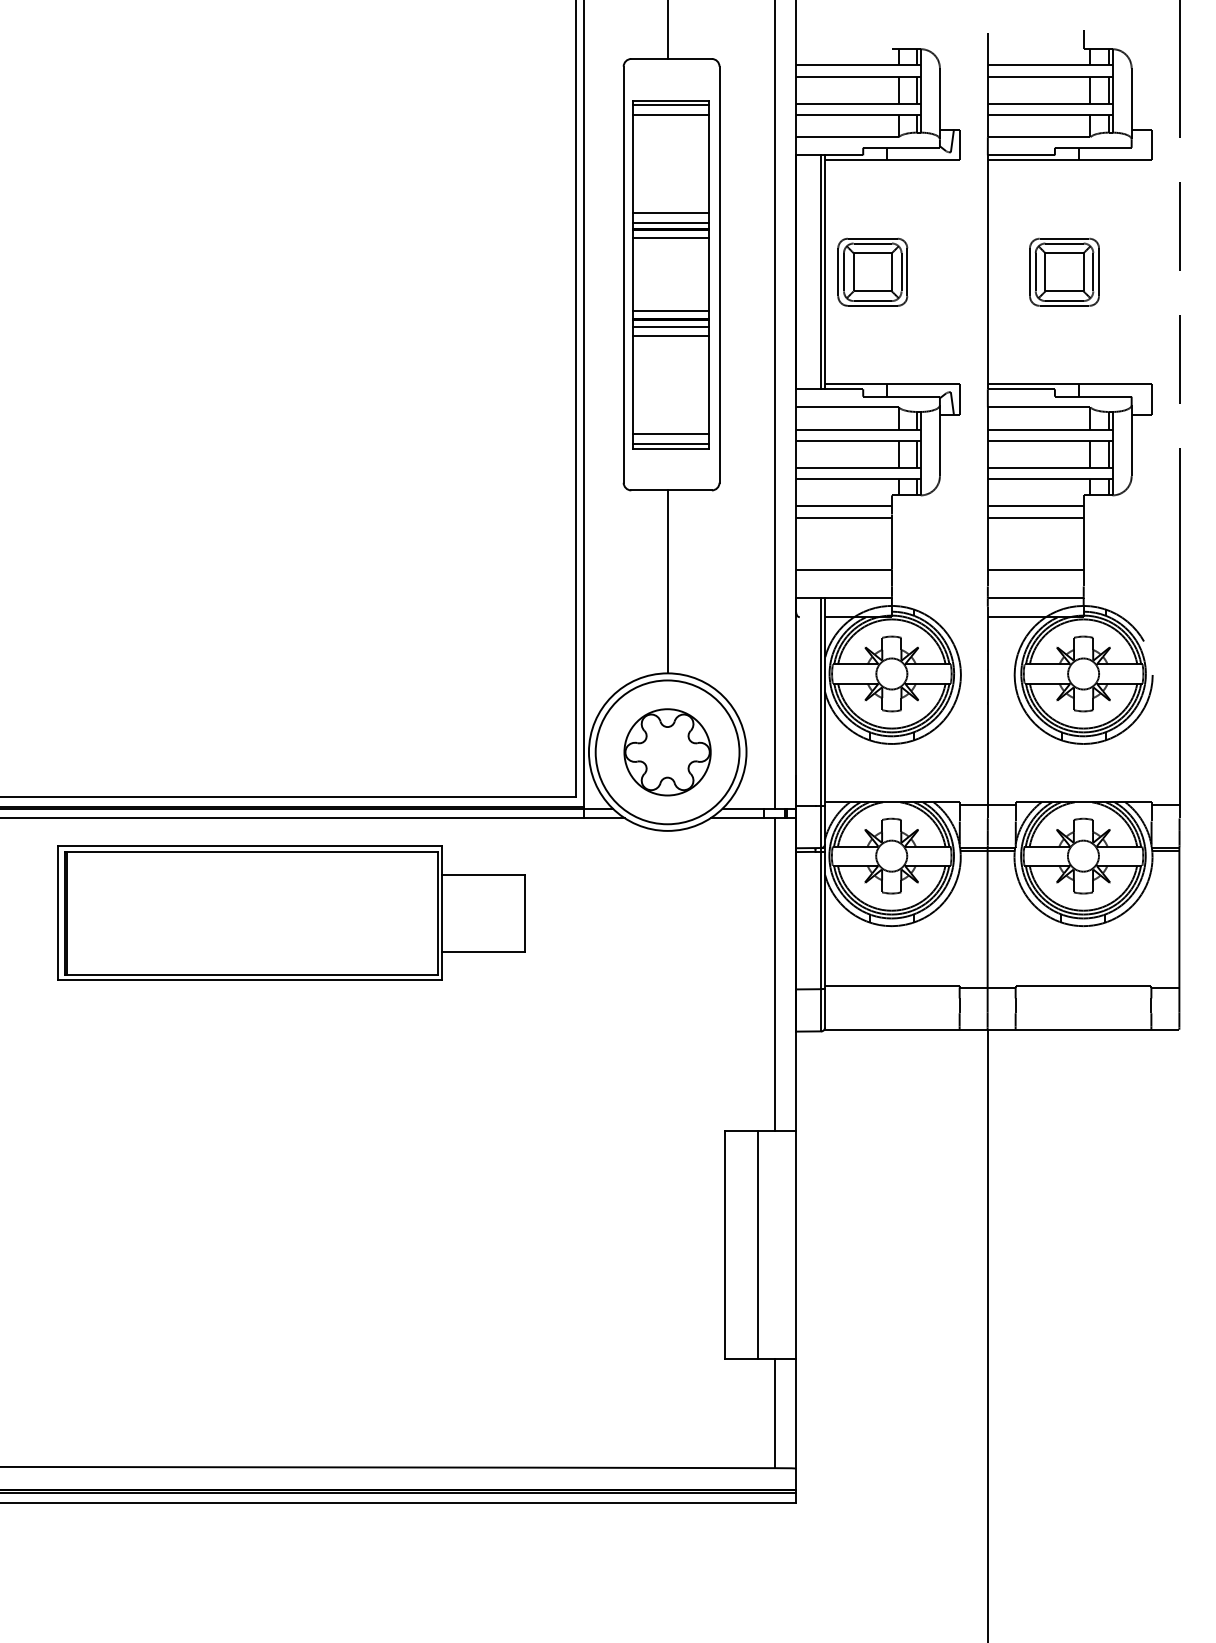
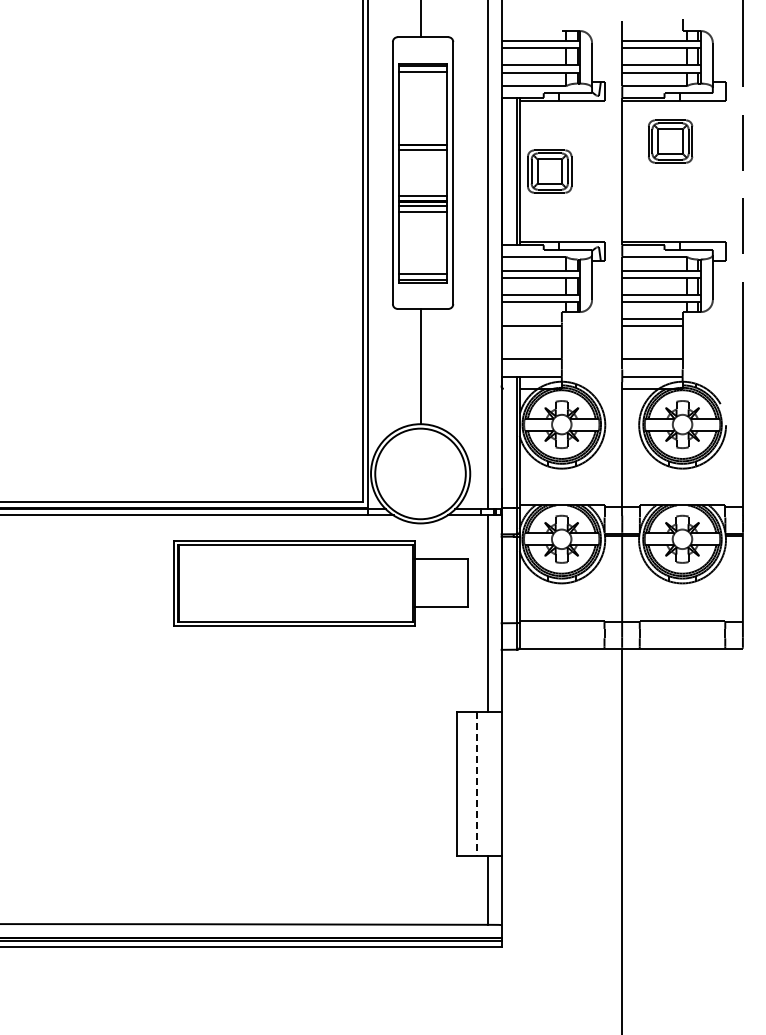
line: (670, 213) -> (422, 134), removed
line: (670, 222) -> (422, 140), removed
part: (1064, 272) -> (670, 141), moved
line: (843, 505) -> (531, 318), removed
part: (667, 751) -> (420, 473), removed
part: (291, 913) -> (320, 583), moved
line: (758, 1245) -> (477, 784), solid -> dashed

